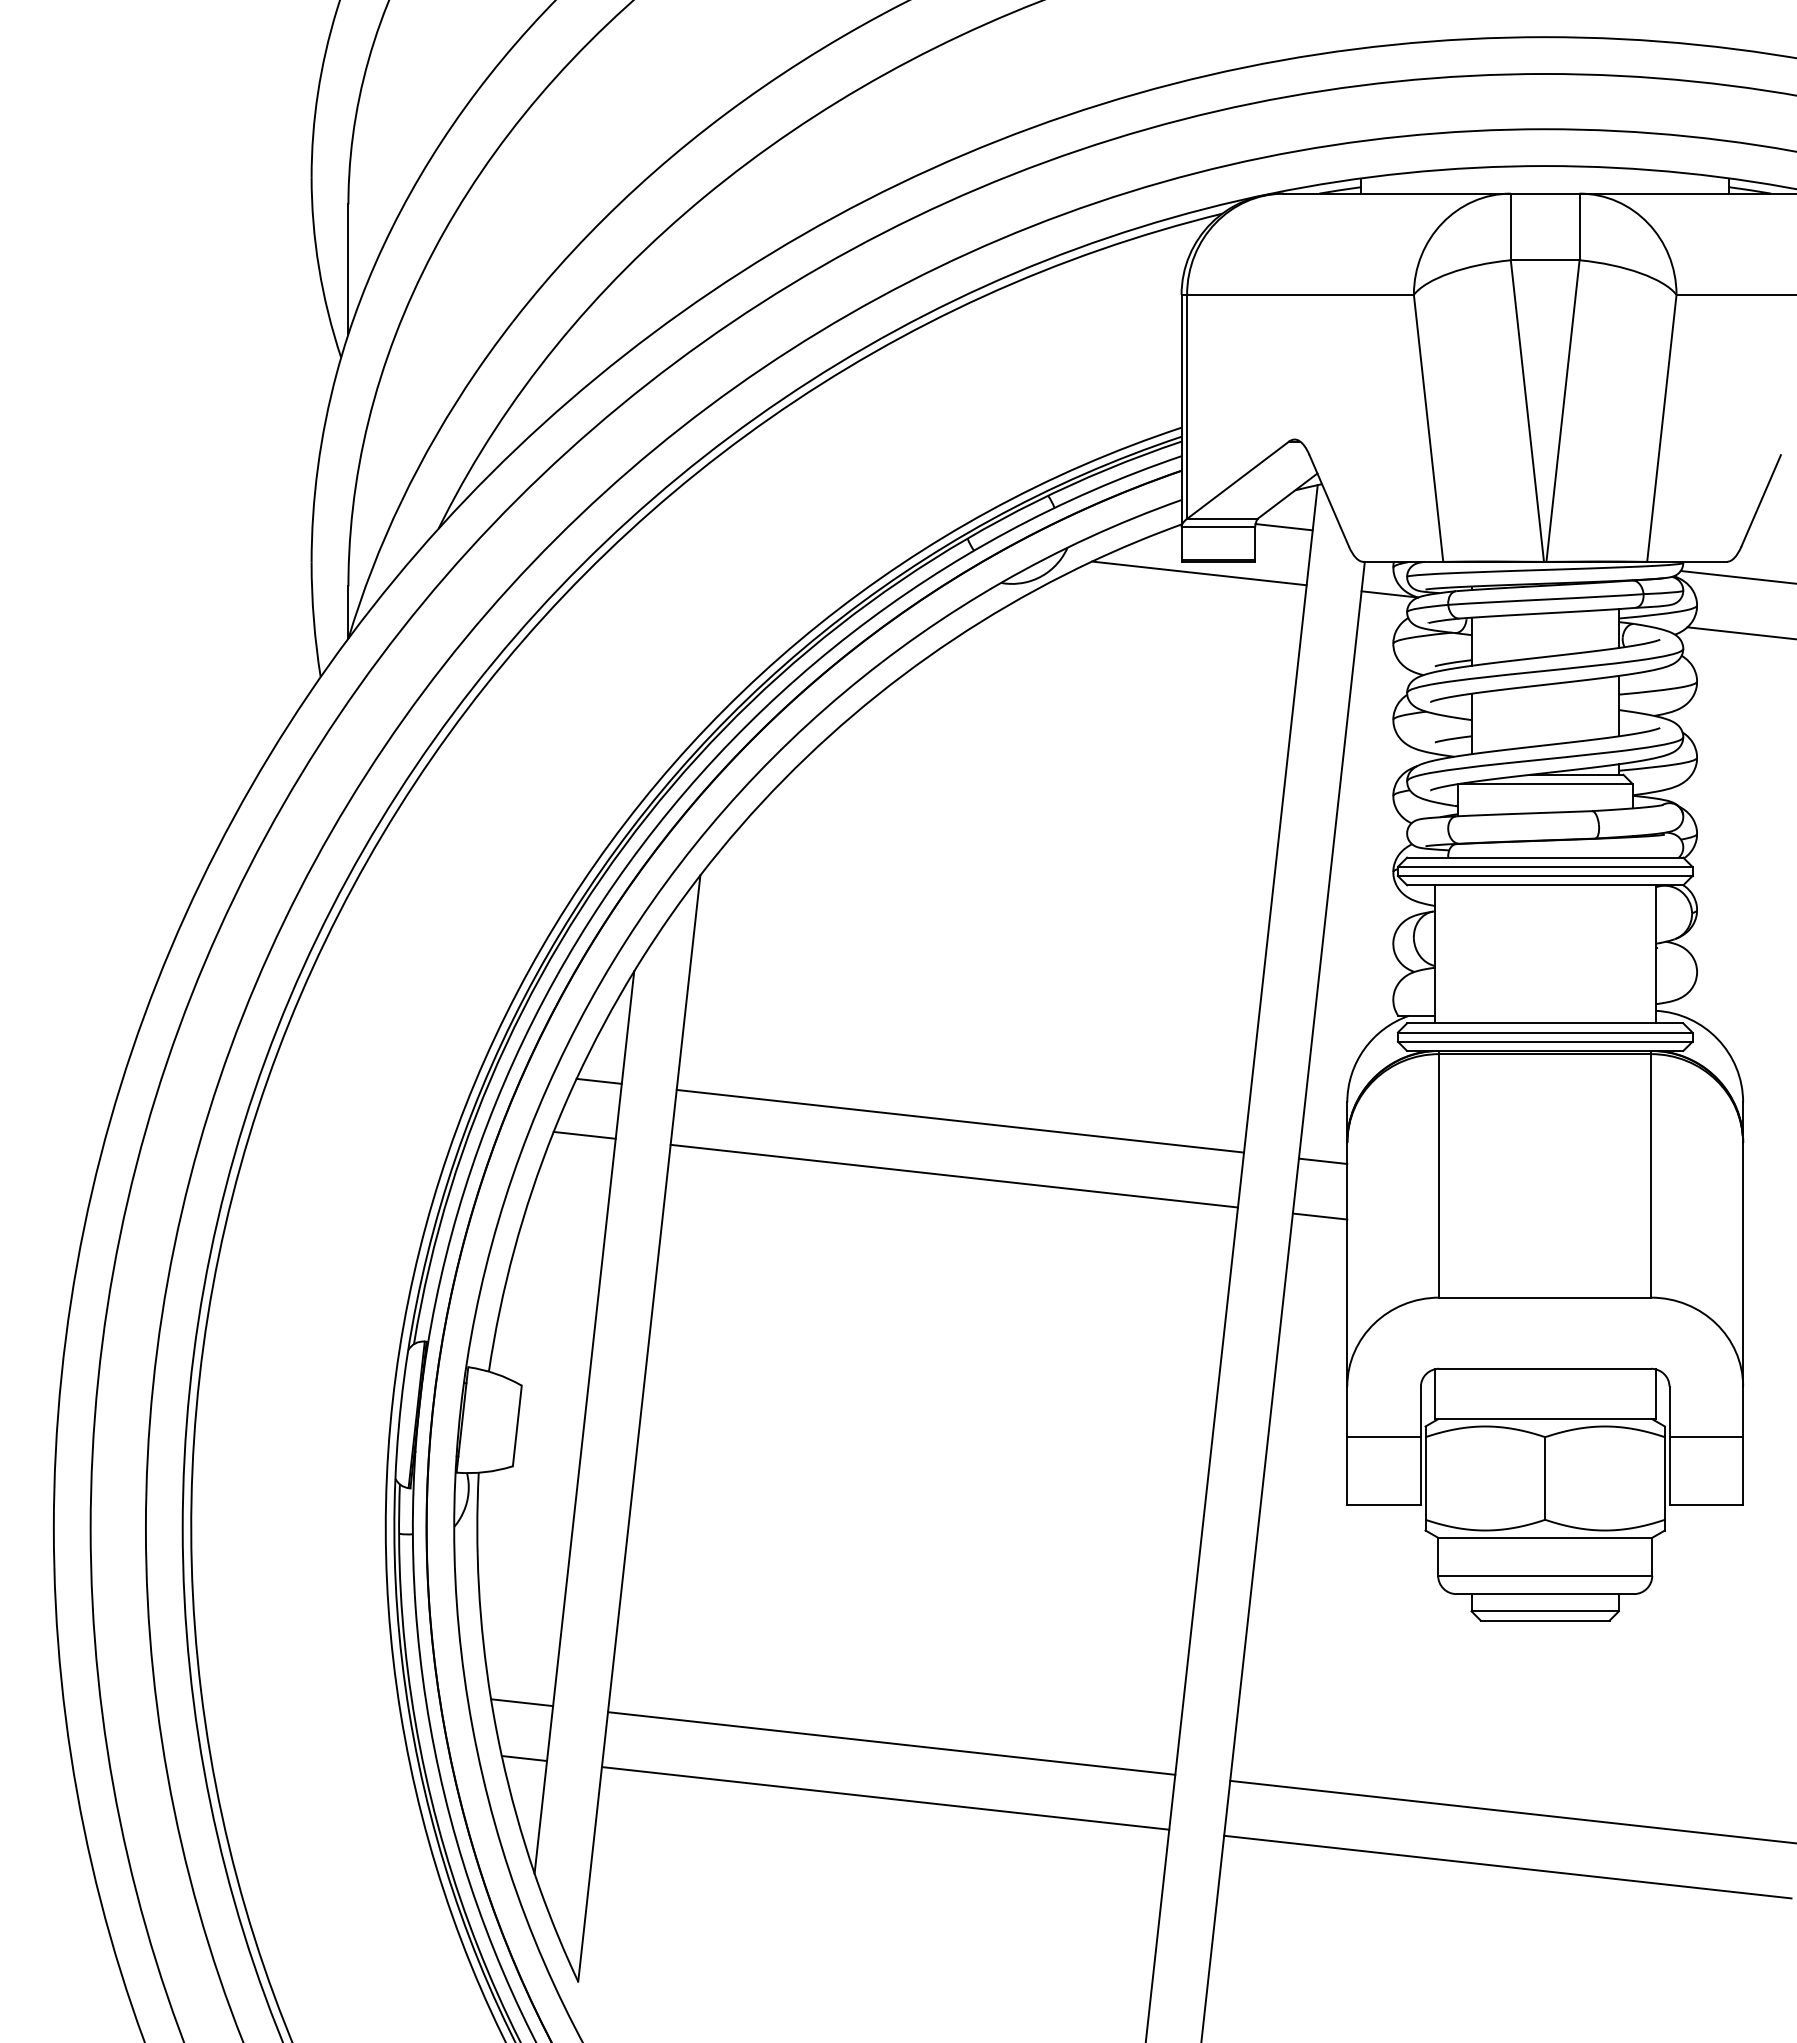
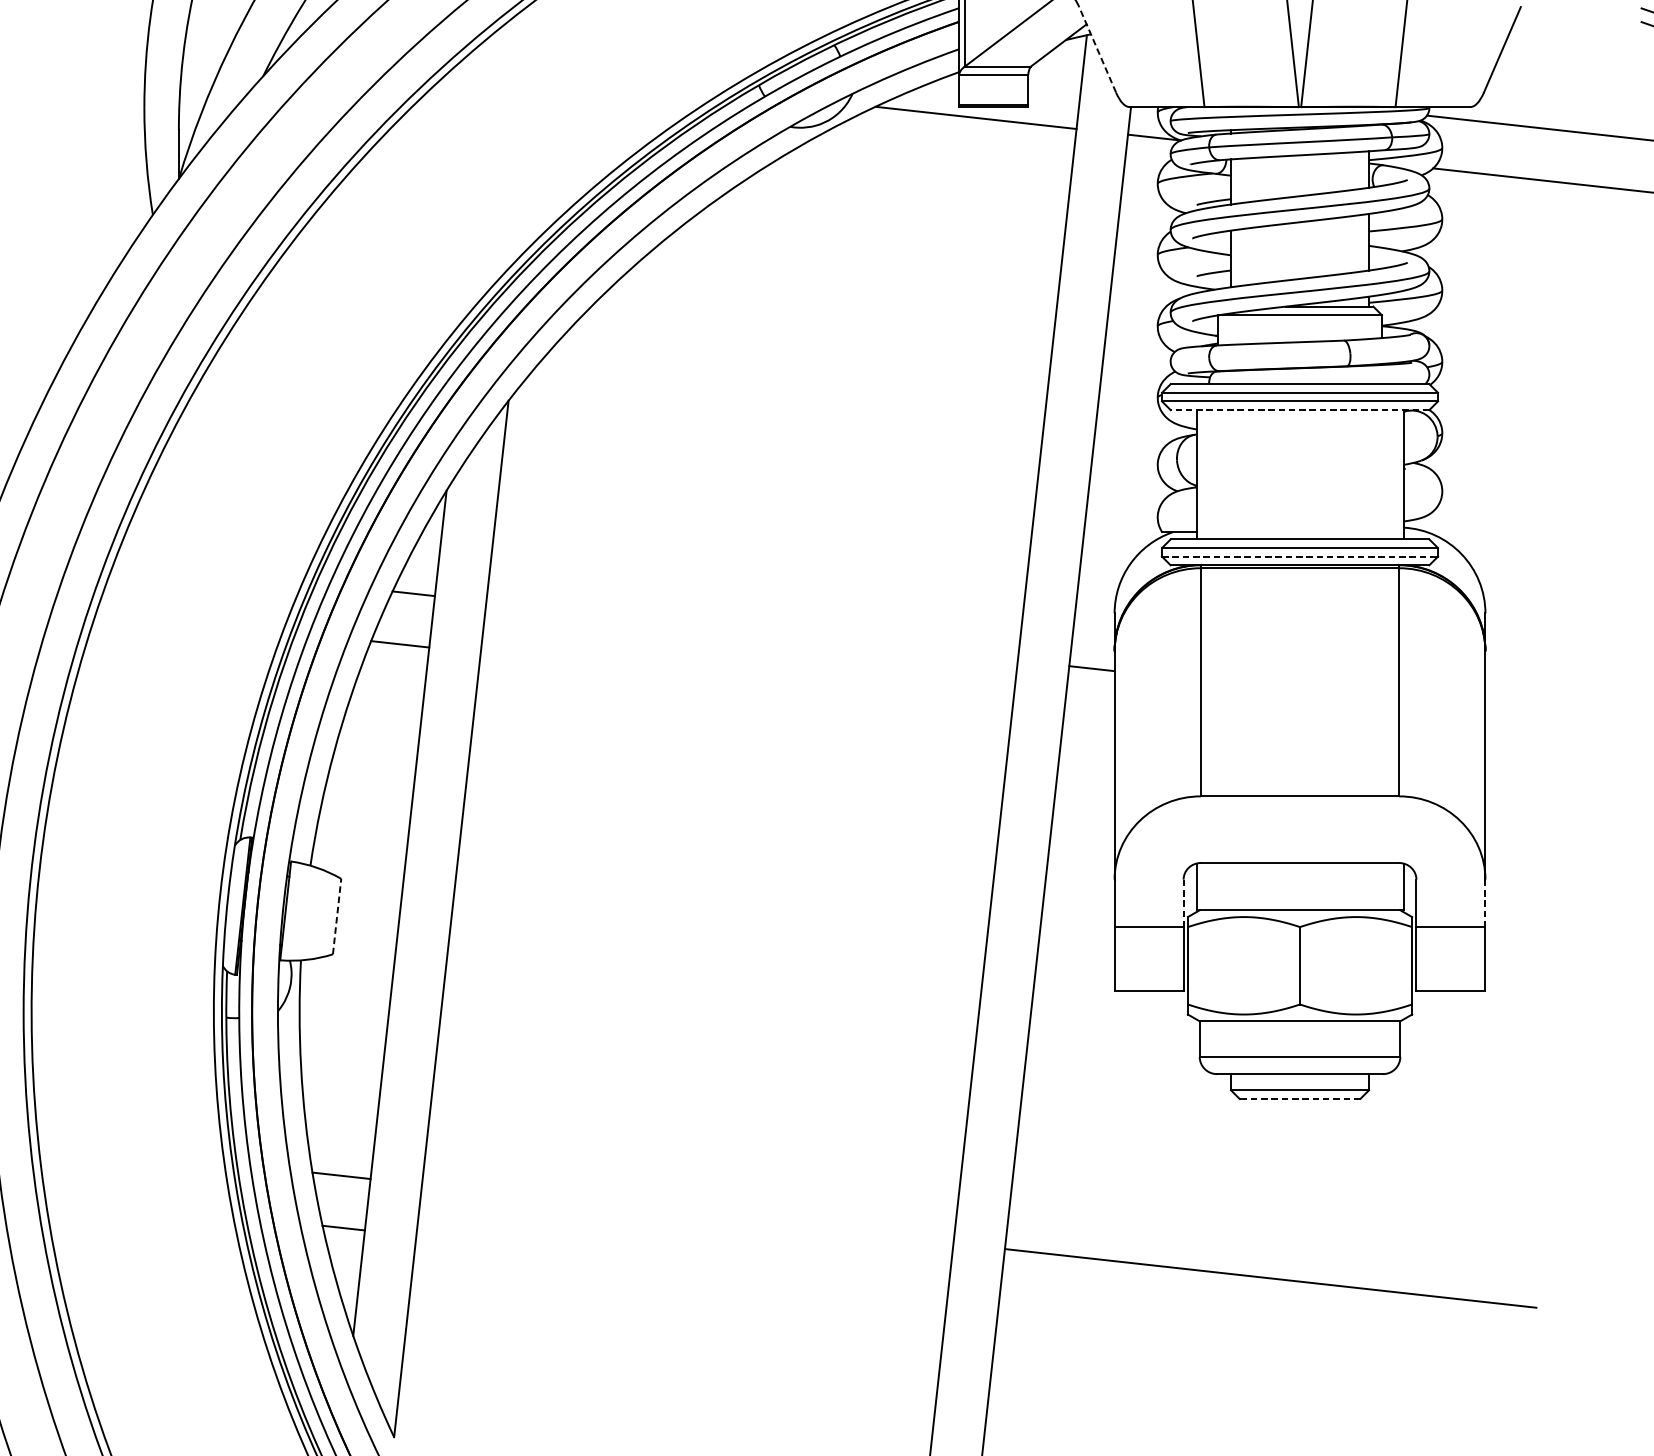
line: (1329, 500) -> (1097, 49), solid -> dashed
line: (1283, 527) -> (1054, 74), removed
line: (1544, 885) -> (1299, 410), solid -> dashed
line: (1545, 1041) -> (1300, 556), solid -> dashed
line: (960, 1120) -> (752, 630), removed
line: (953, 1175) -> (745, 681), removed
line: (1319, 1216) -> (1088, 720), removed
line: (1420, 1412) -> (1183, 903), solid -> dashed
line: (1743, 1412) -> (1485, 903), solid -> dashed
line: (517, 1425) -> (337, 916), solid -> dashed
line: (1544, 1620) -> (1299, 1098), solid -> dashed
line: (891, 1743) -> (687, 1214), removed
line: (885, 1798) -> (682, 1265), removed
line: (1507, 1866) -> (1264, 1329), removed

